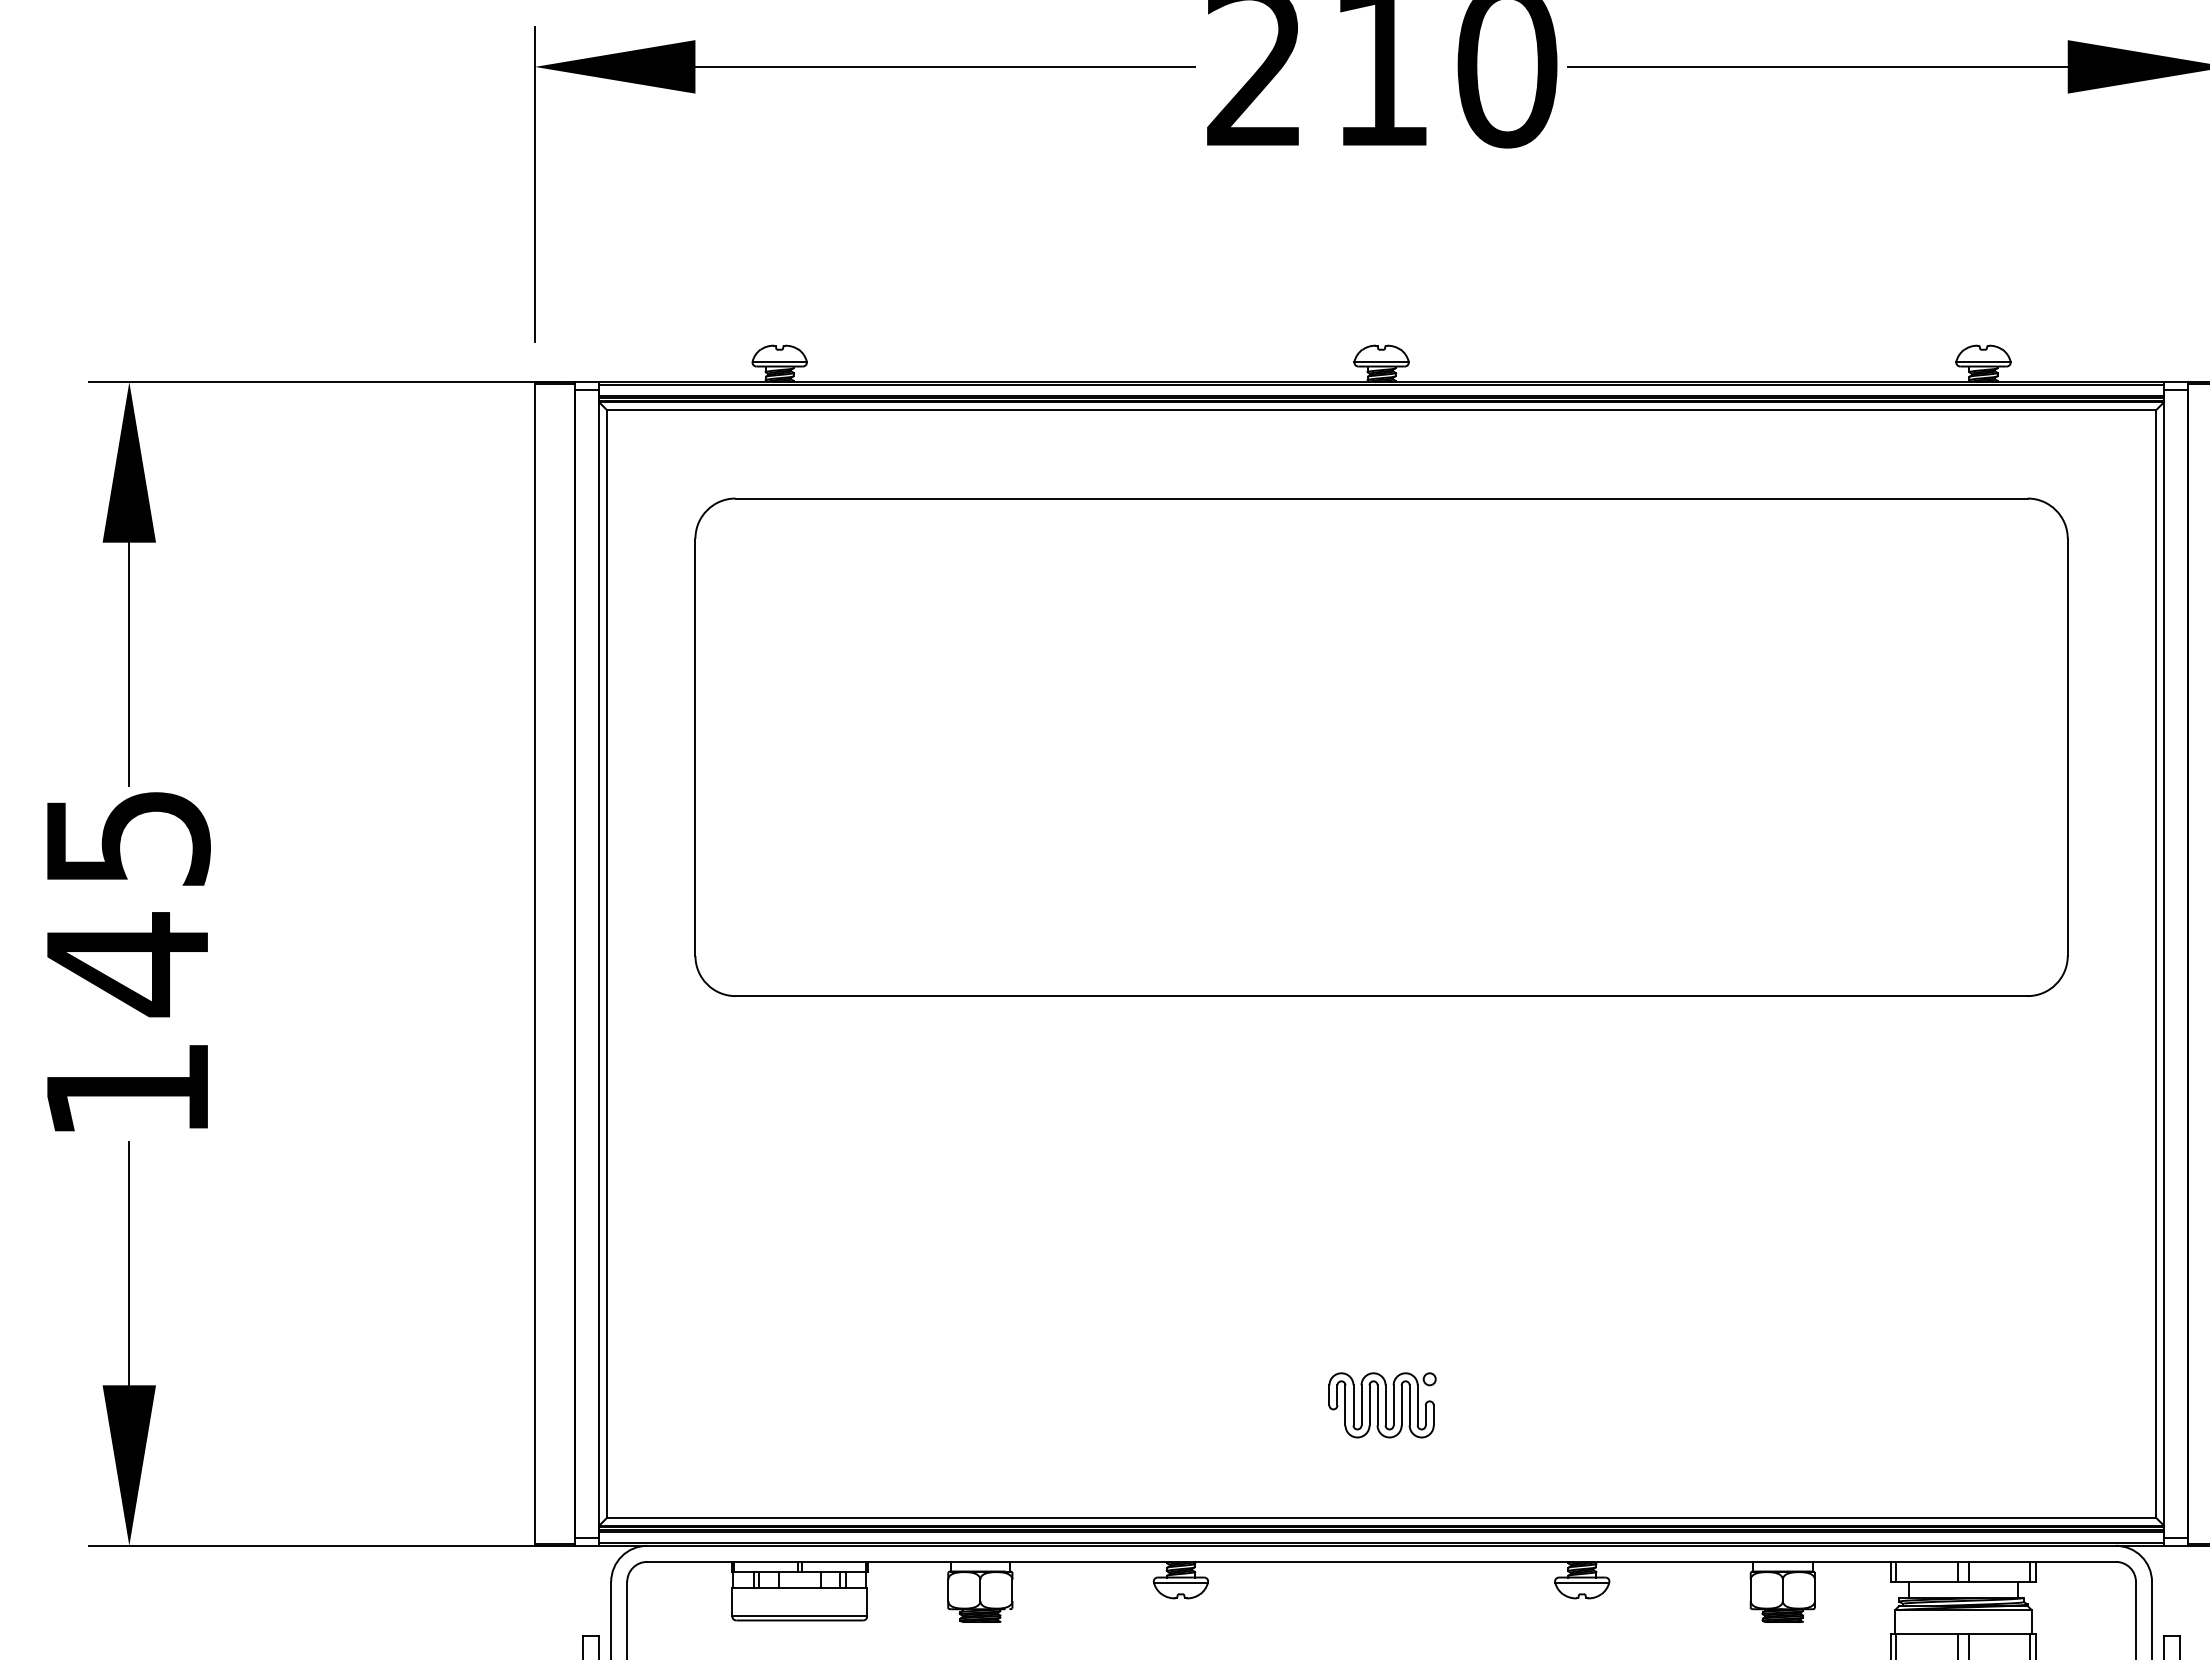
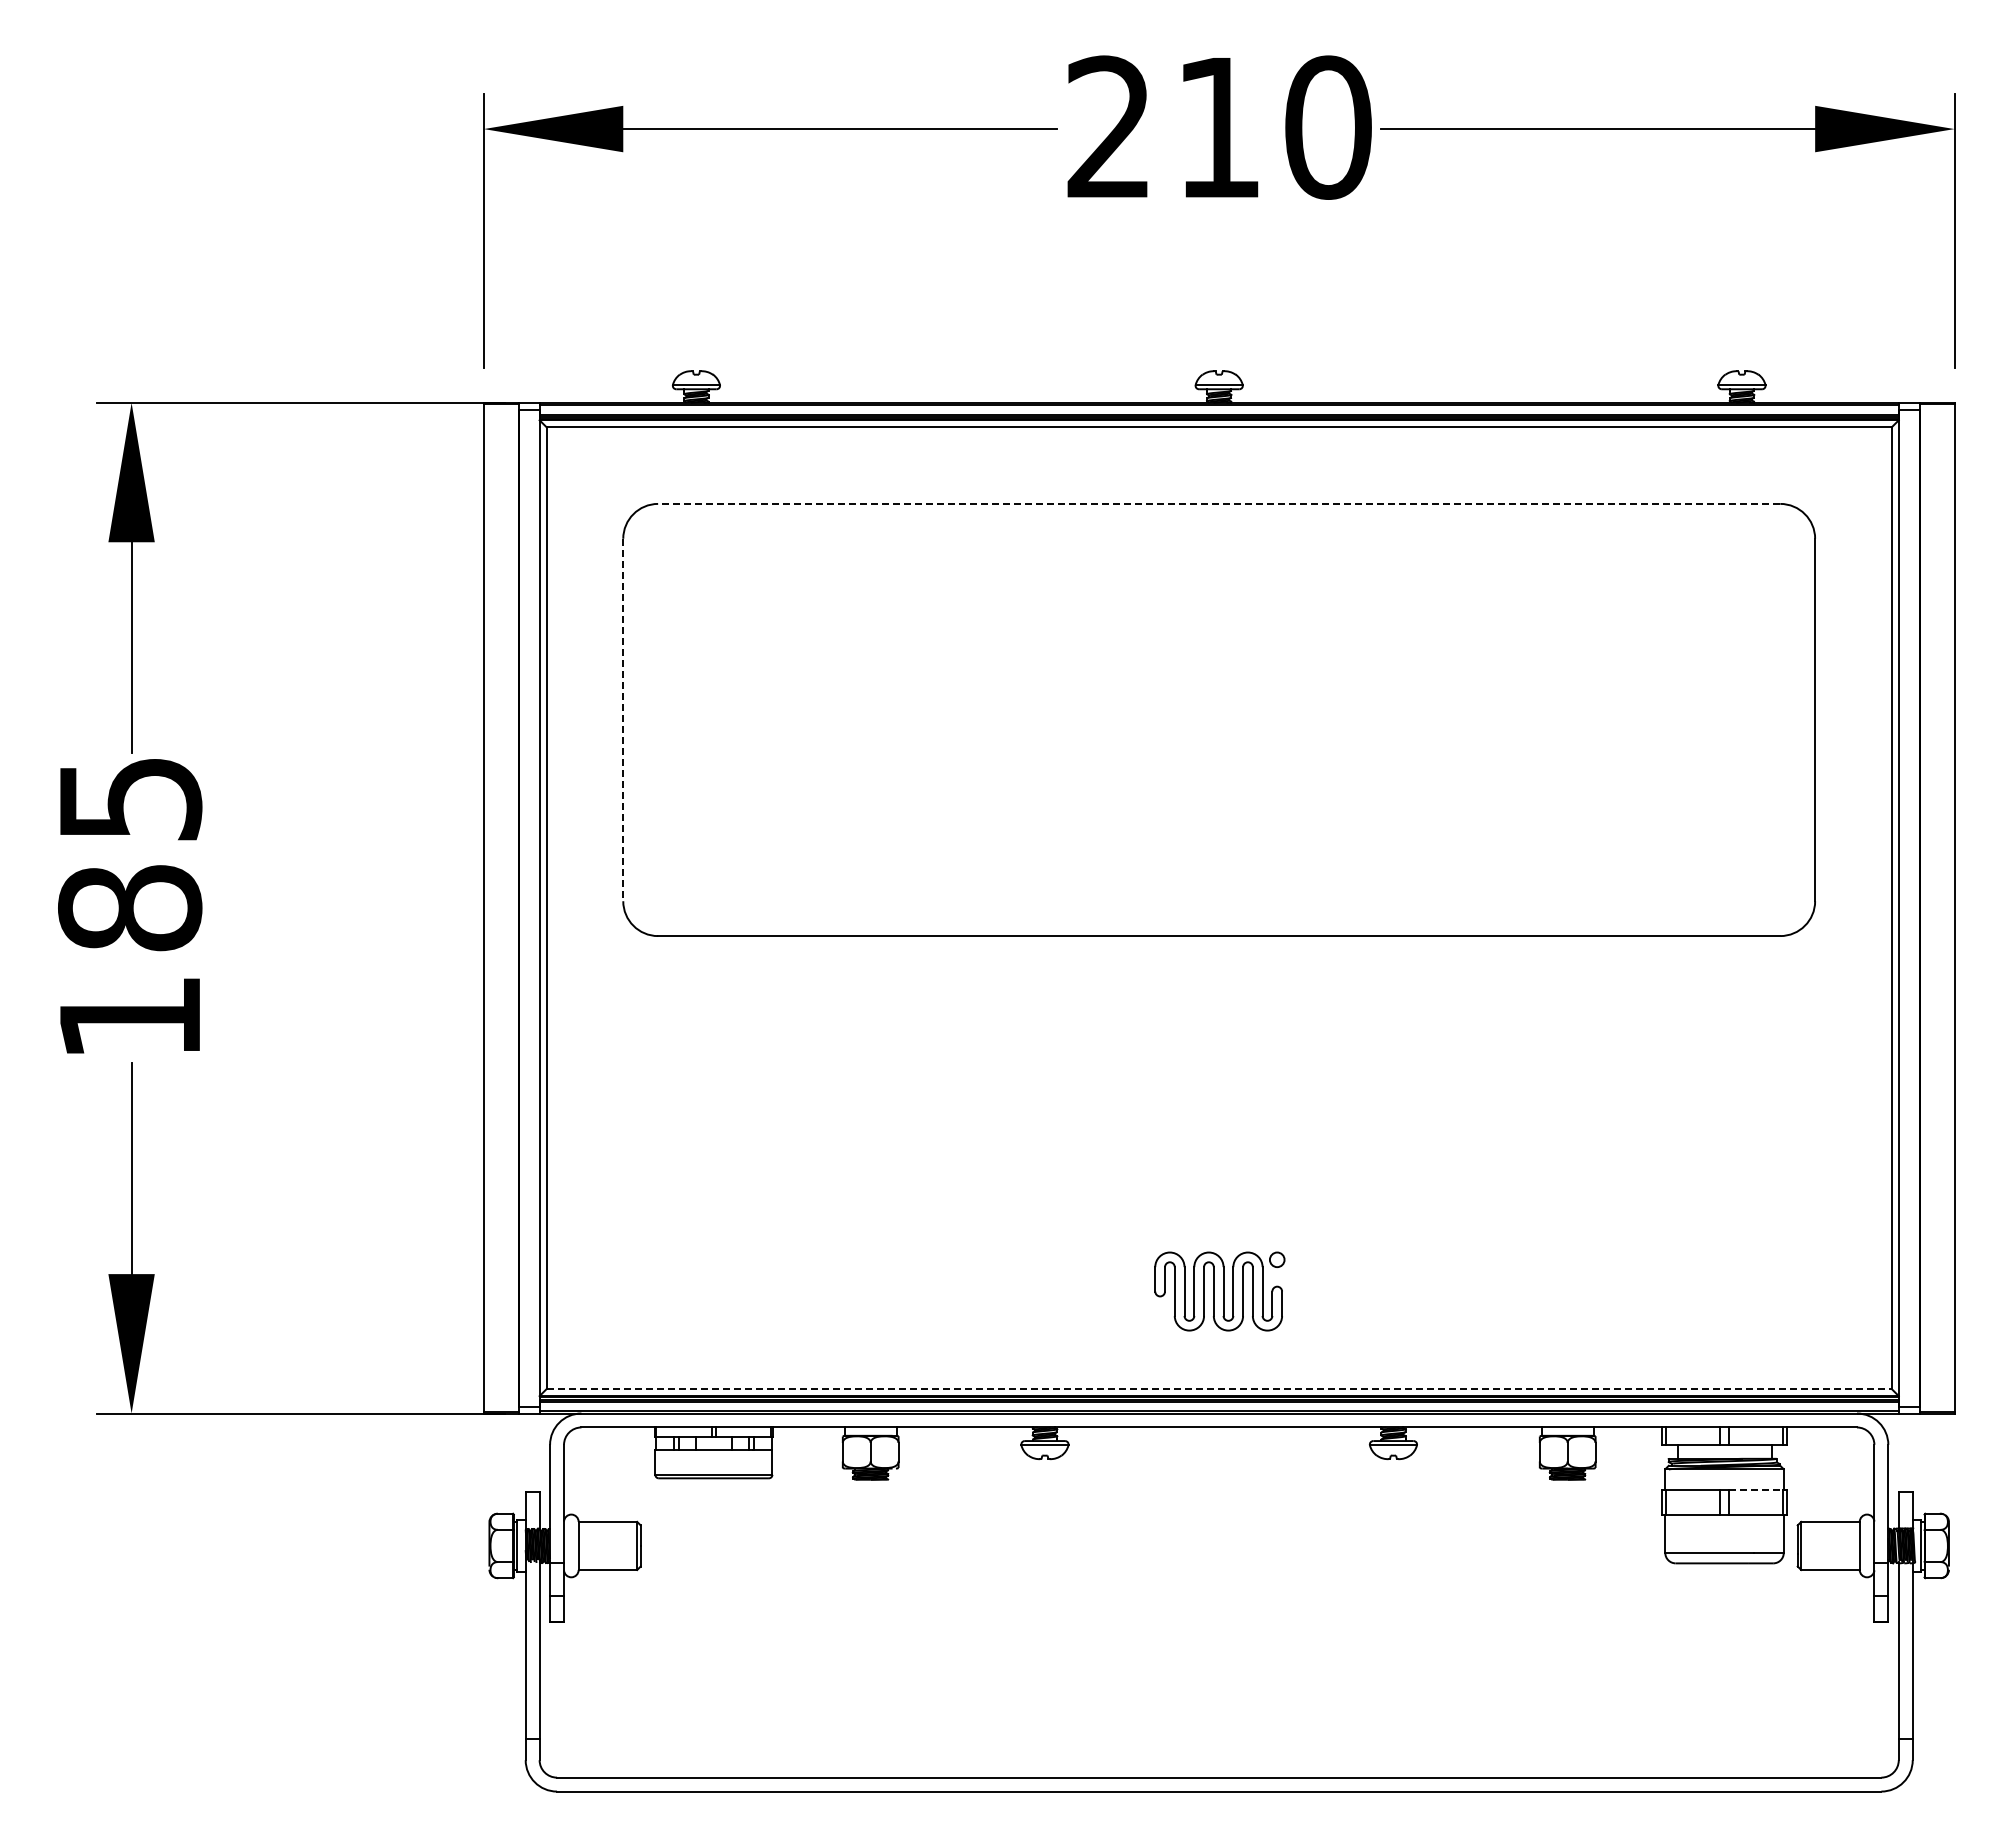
line: (1380, 498) -> (1218, 503), solid -> dashed
line: (695, 747) -> (623, 720), solid -> dashed
text: (128, 964) -> (130, 908), 145 -> 185
part: (1383, 1405) -> (1220, 1291), size x1.4
line: (1381, 1518) -> (1219, 1389), solid -> dashed
line: (1999, 1634) -> (1755, 1490), solid -> dashed

